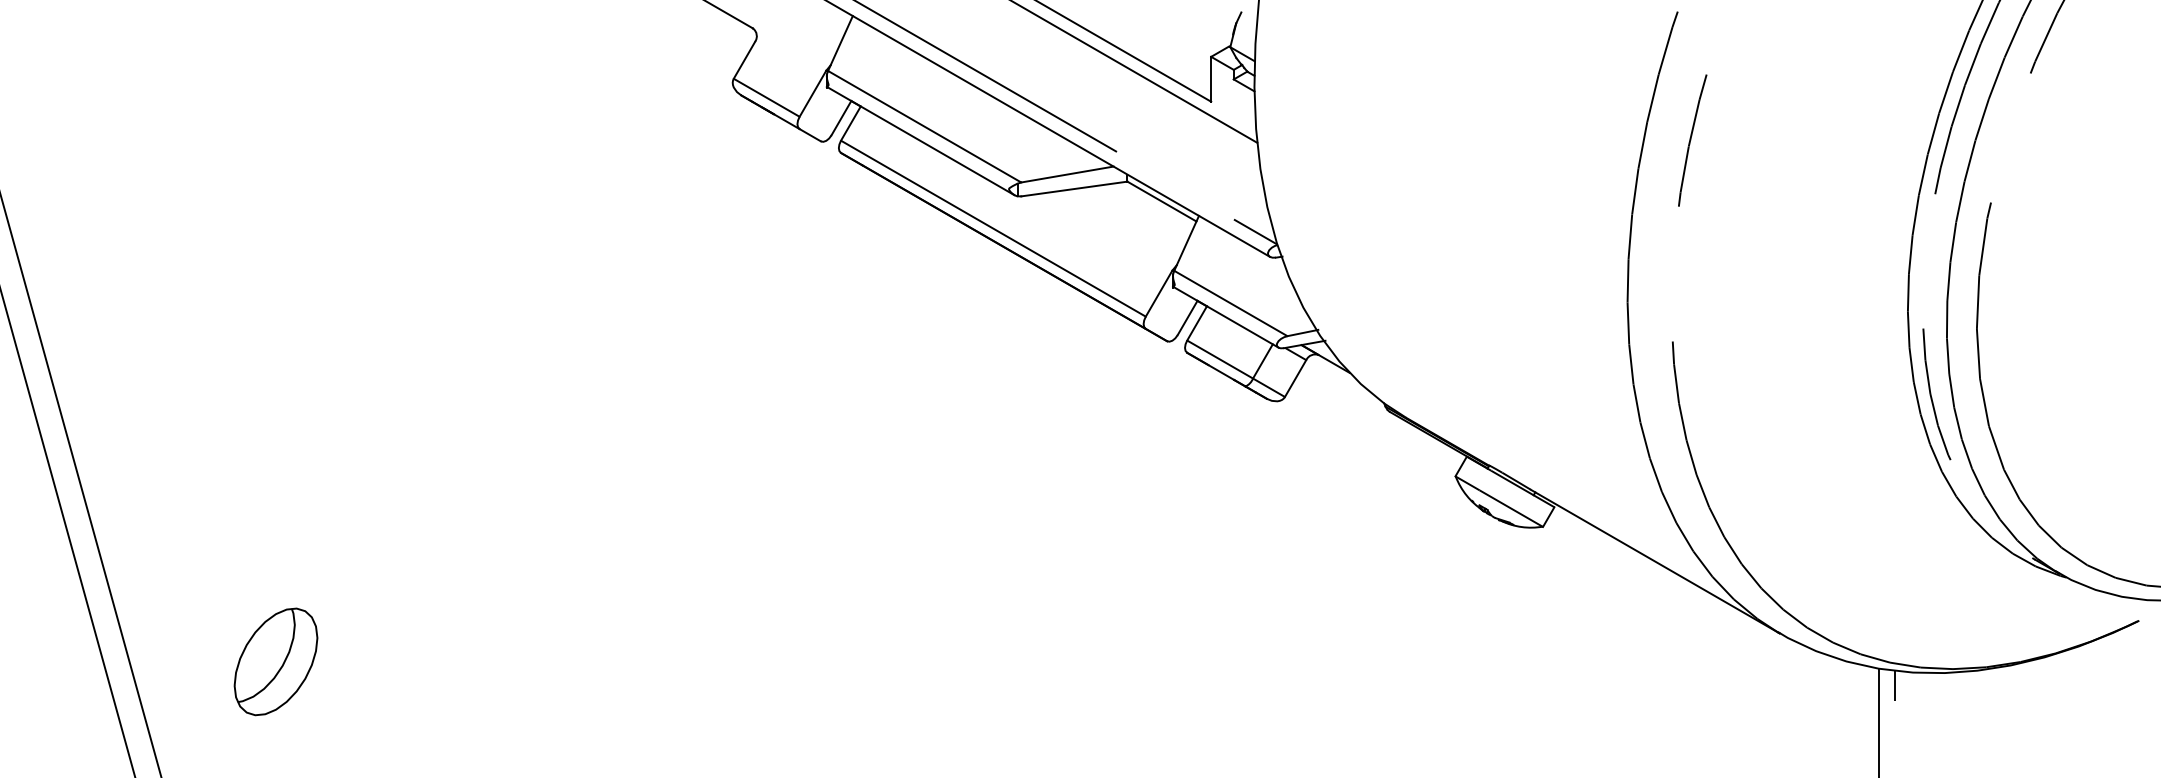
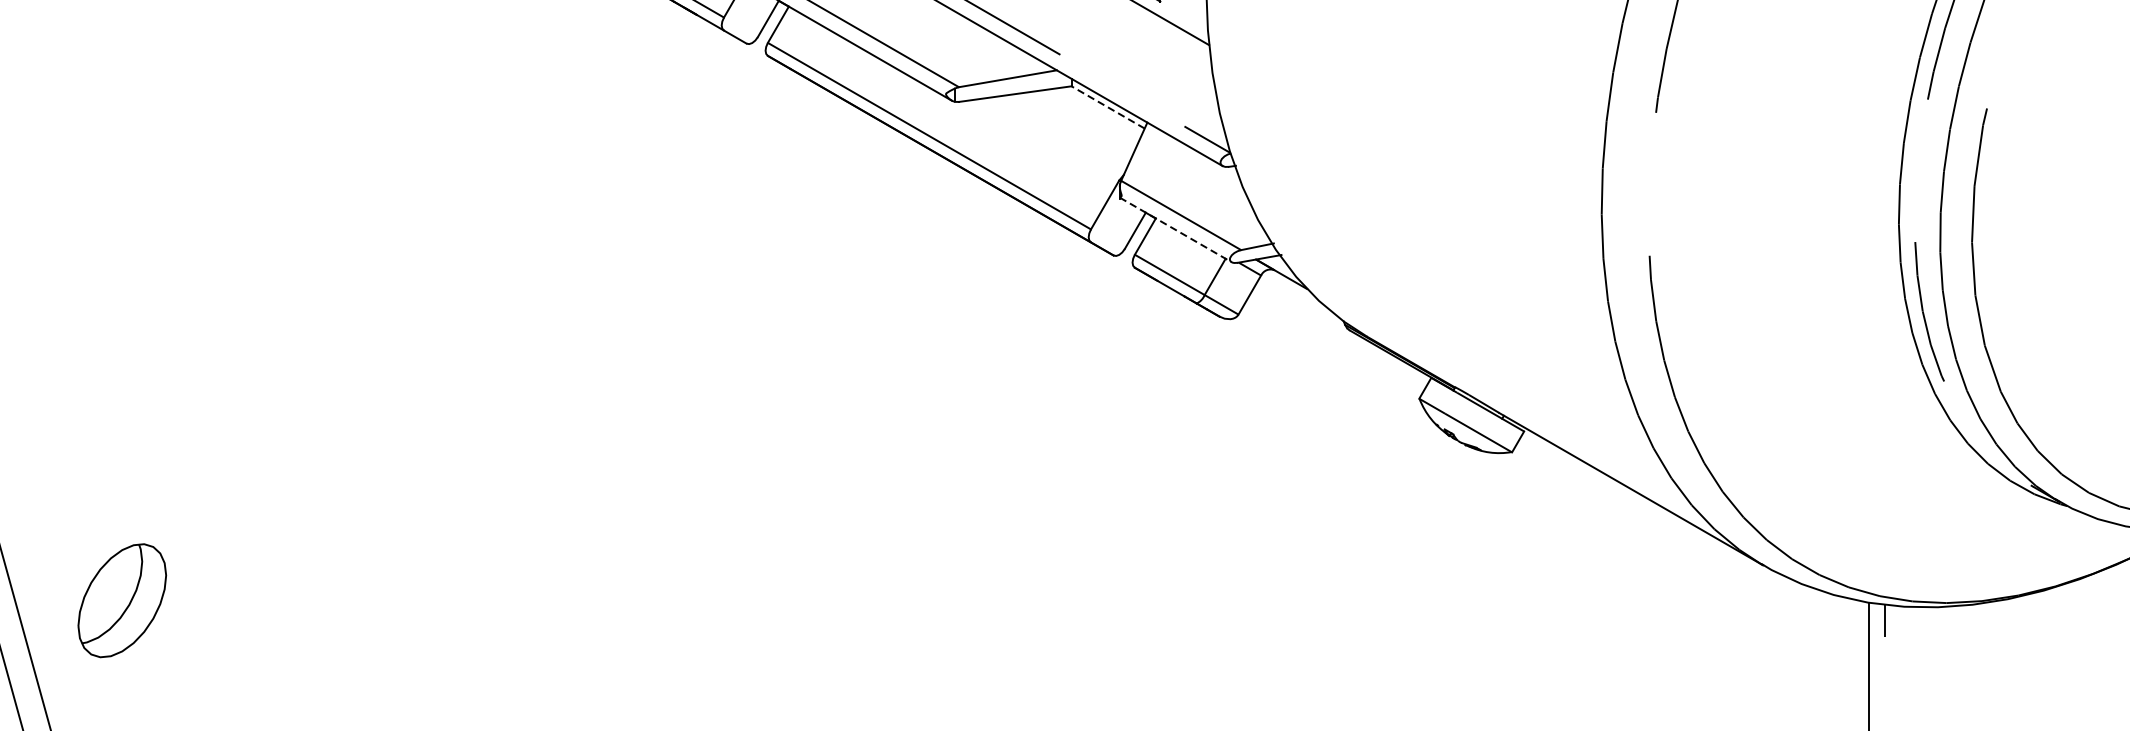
line: (1161, 201) -> (1107, 107), solid -> dashed
line: (1225, 317) -> (1175, 230), solid -> dashed
part: (275, 661) -> (121, 600), moved

